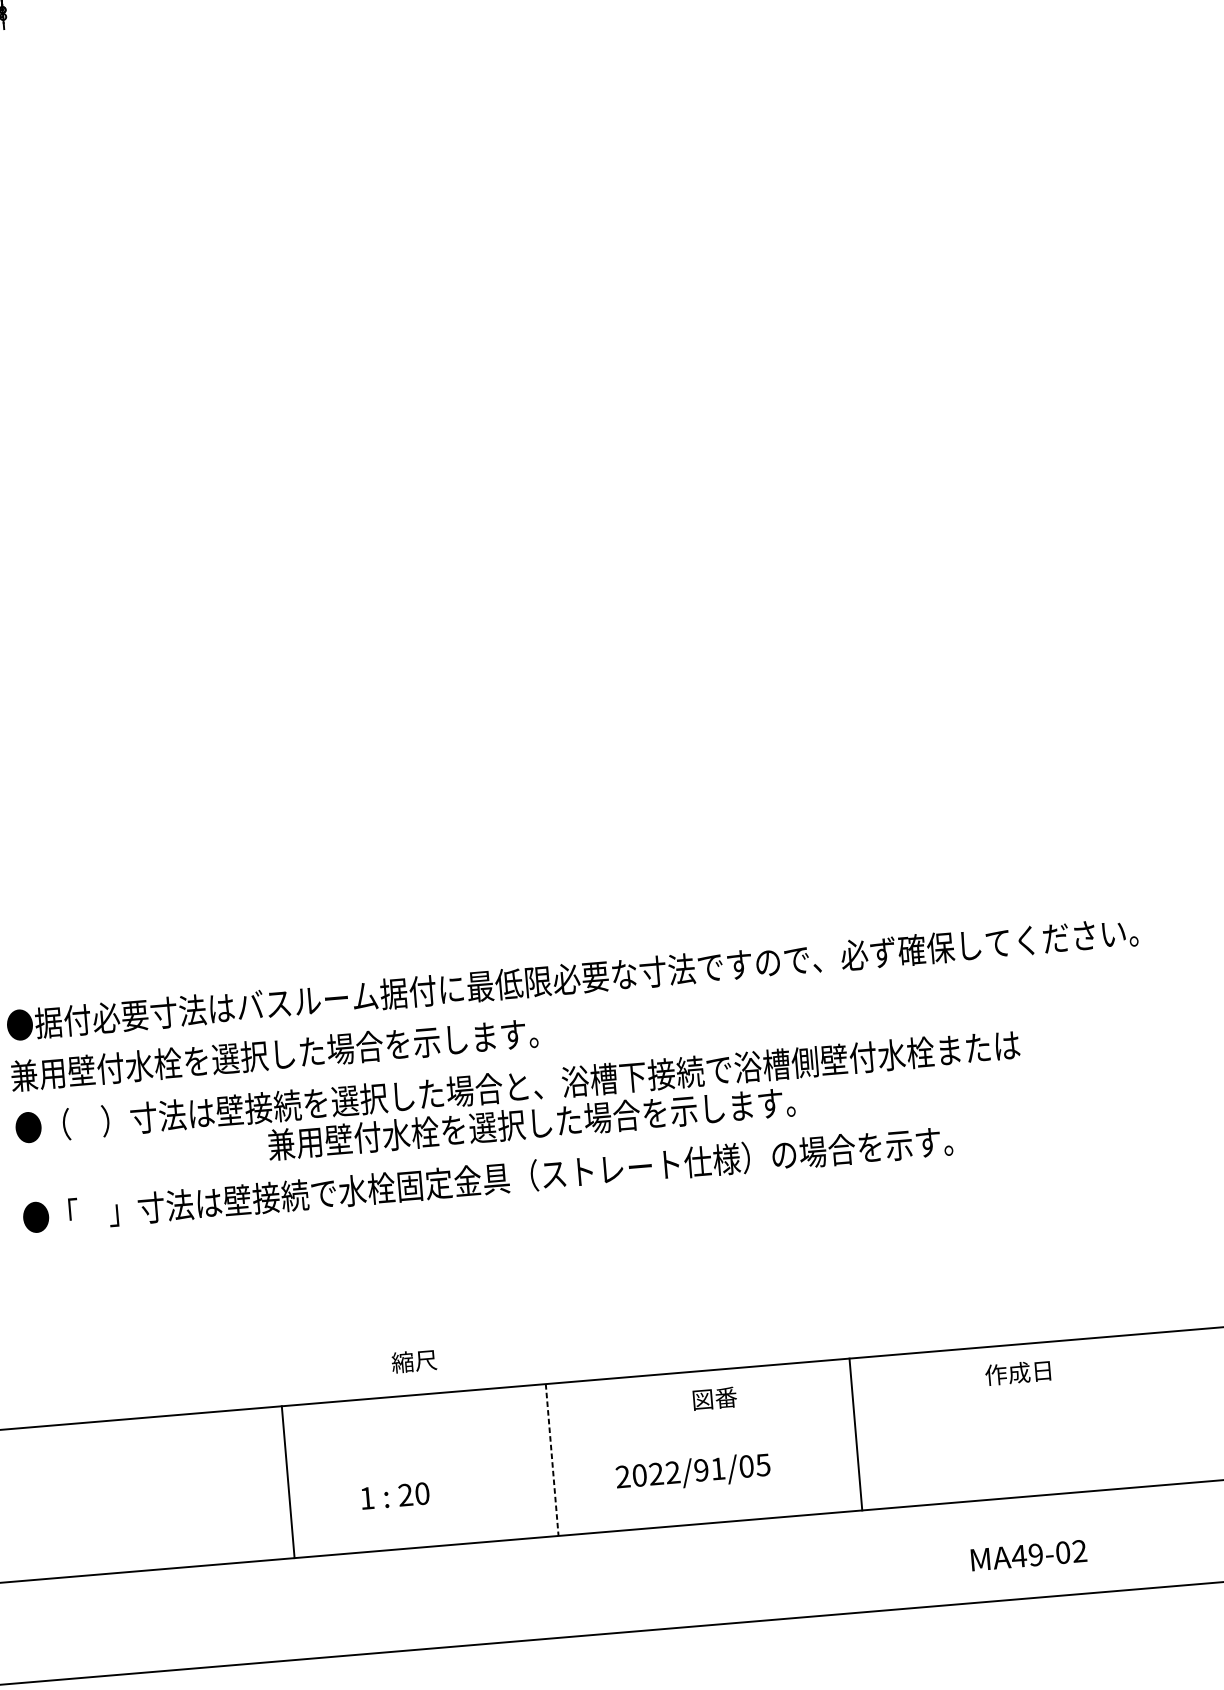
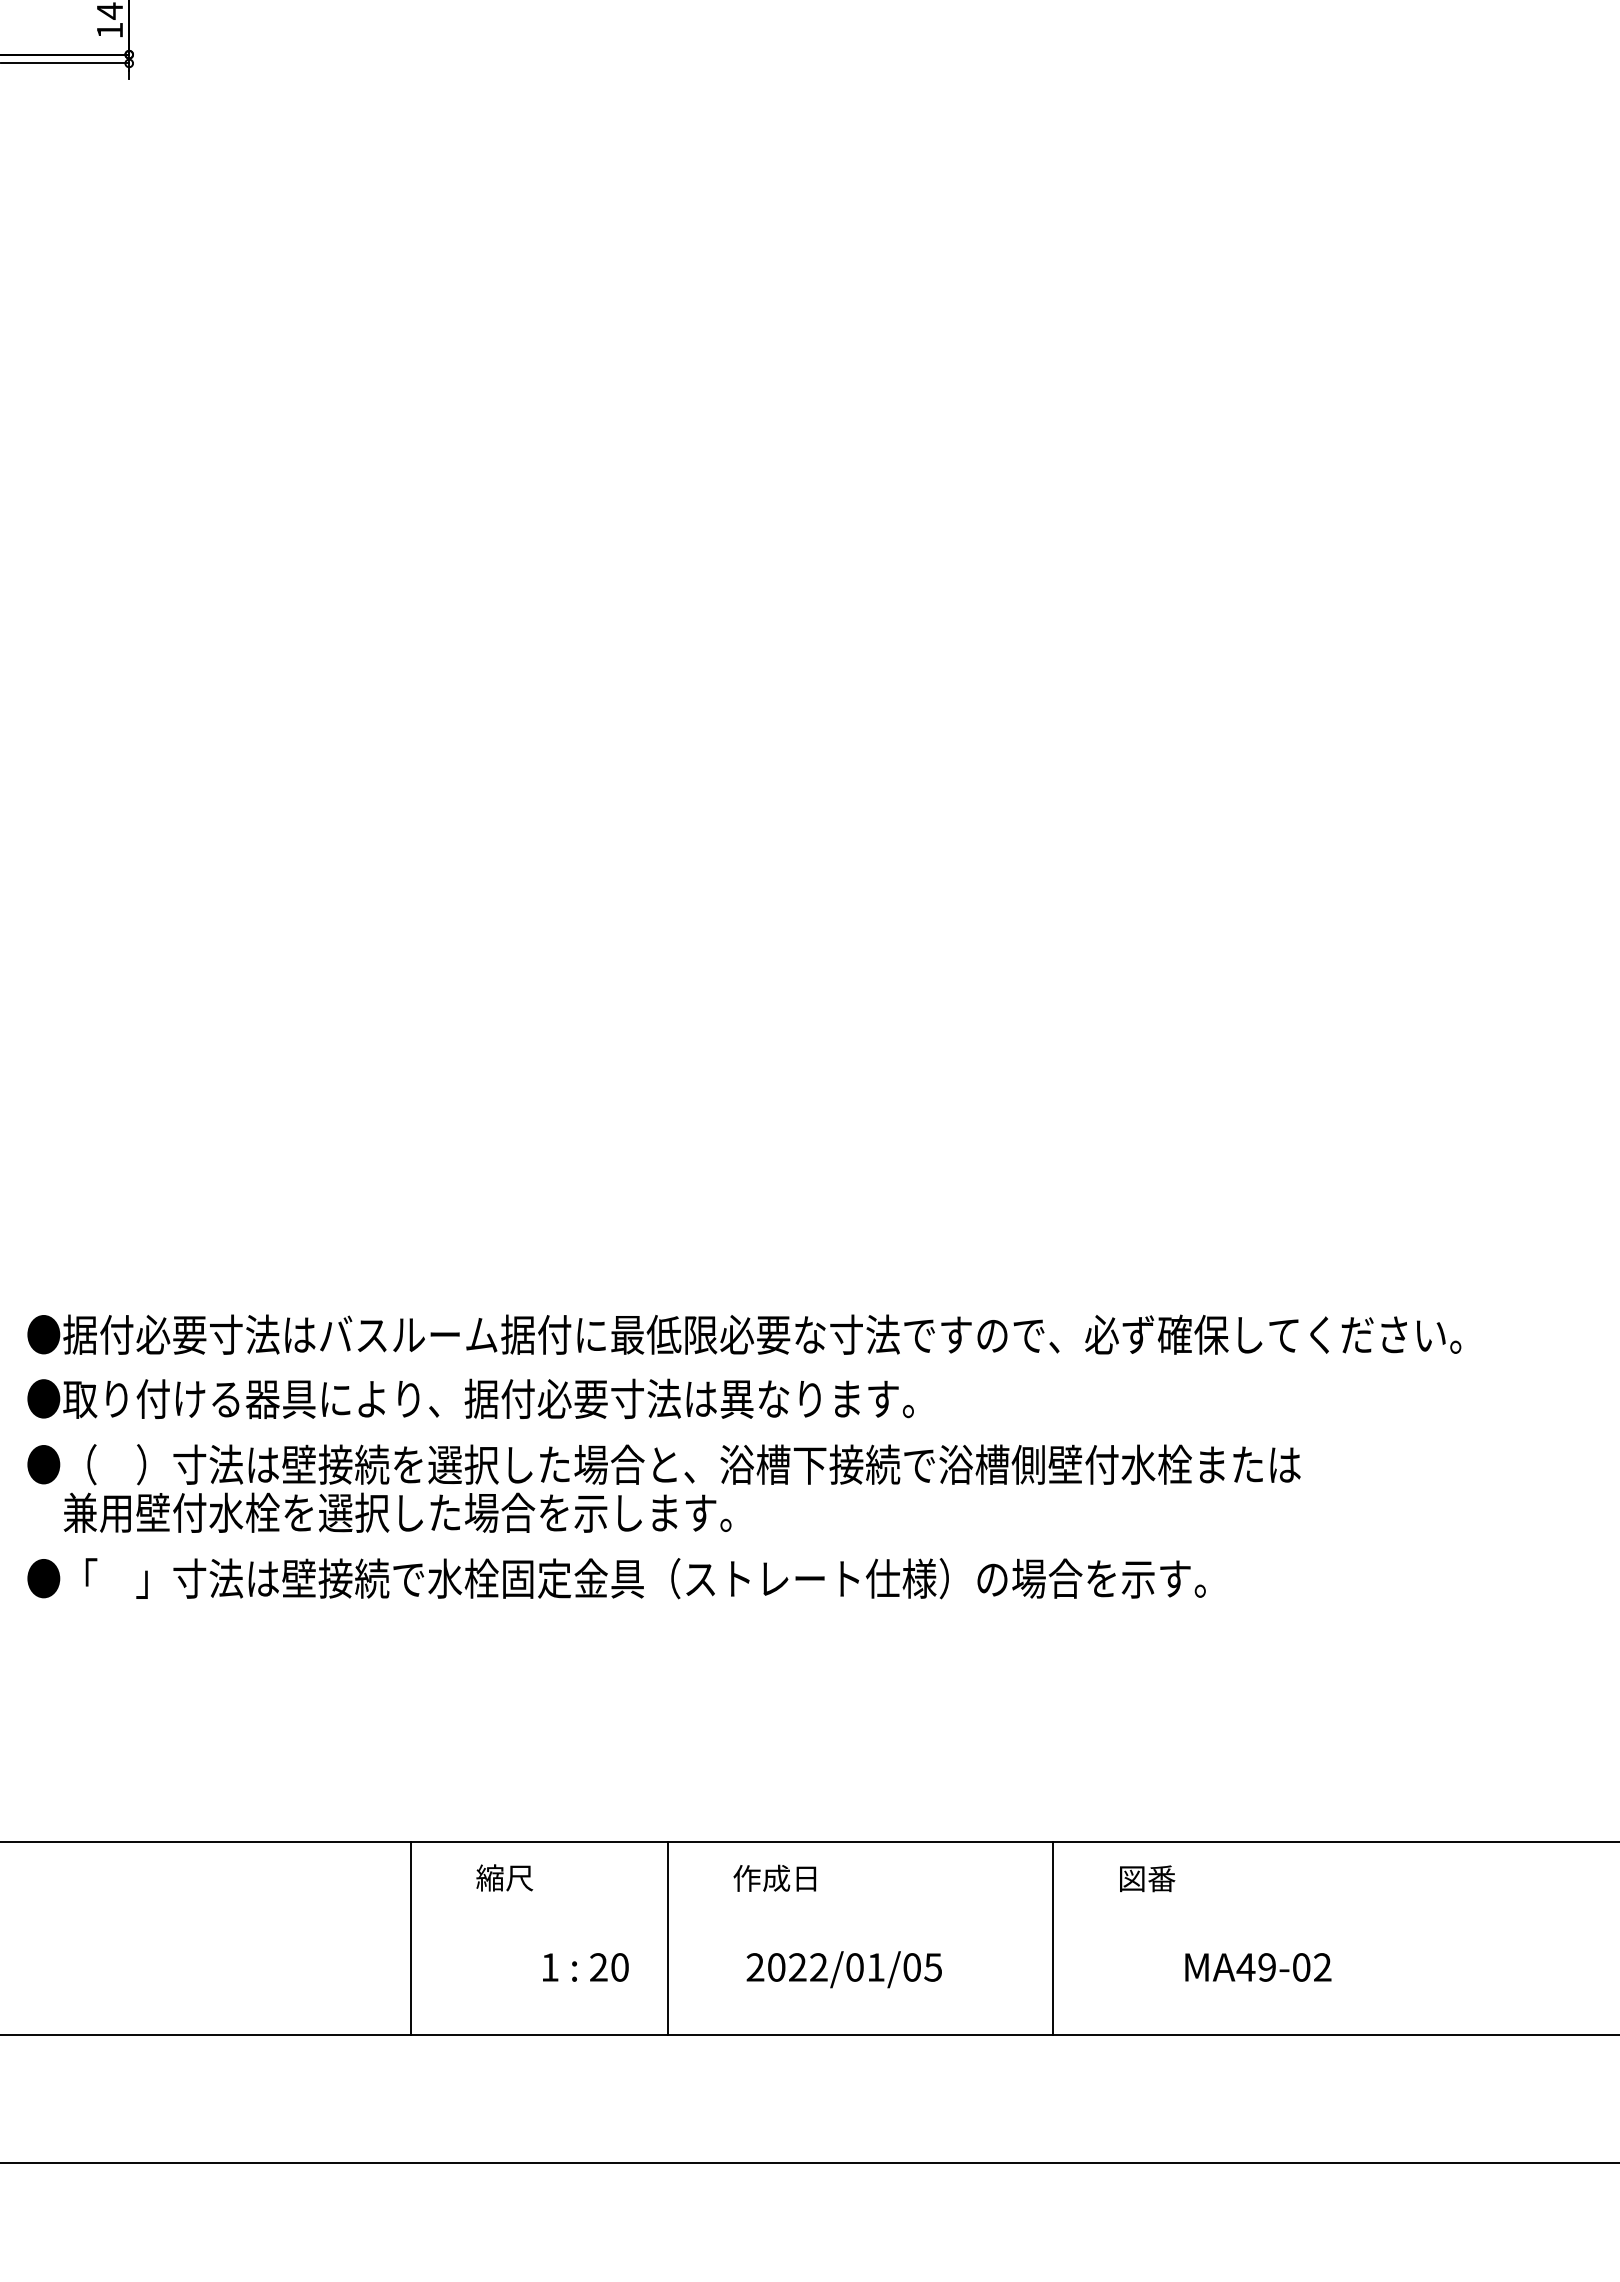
text: (360, 1047) -> (470, 1398), 兼用壁付水栓を選択した場合を示します。 -> ●取り付ける器具により、据付必要寸法は異なります。
text: (531, 1123) -> (397, 1512), moved
text: (414, 1361) -> (504, 1877), moved
text: (1017, 1372) -> (774, 1877), moved
text: (714, 1398) -> (1147, 1878), moved
line: (552, 1460) -> (668, 1939), dashed -> solid
text: (701, 1470) -> (854, 1967), 2022/91/05 -> 2022/01/05
line: (288, 1481) -> (411, 1938), moved
text: (395, 1496) -> (585, 1967), moved
text: (1029, 1555) -> (1258, 1967), moved

